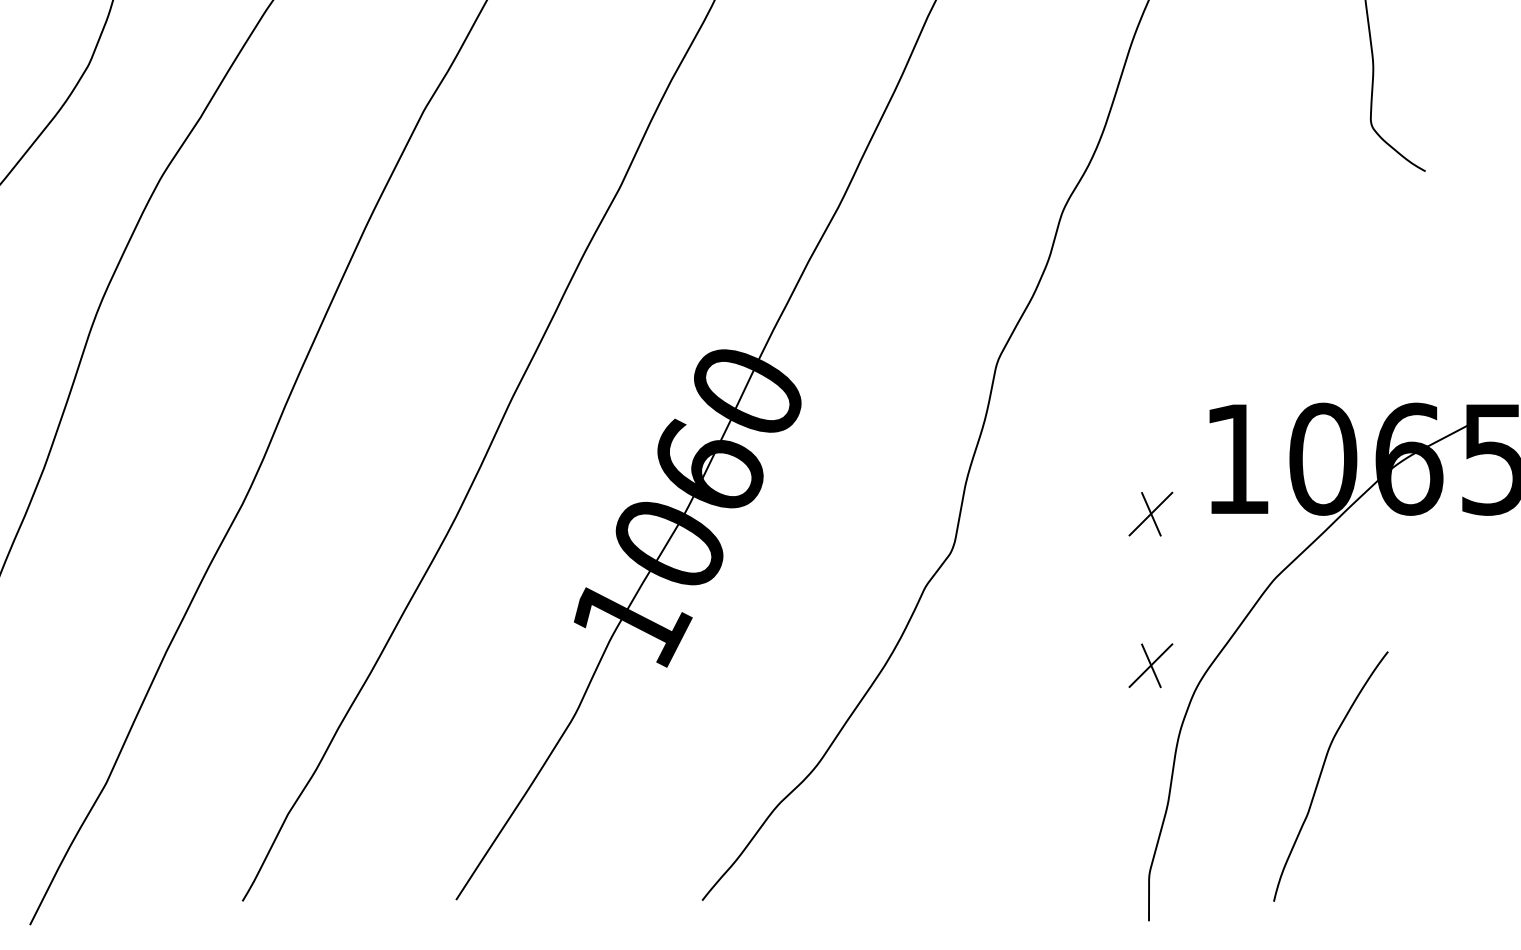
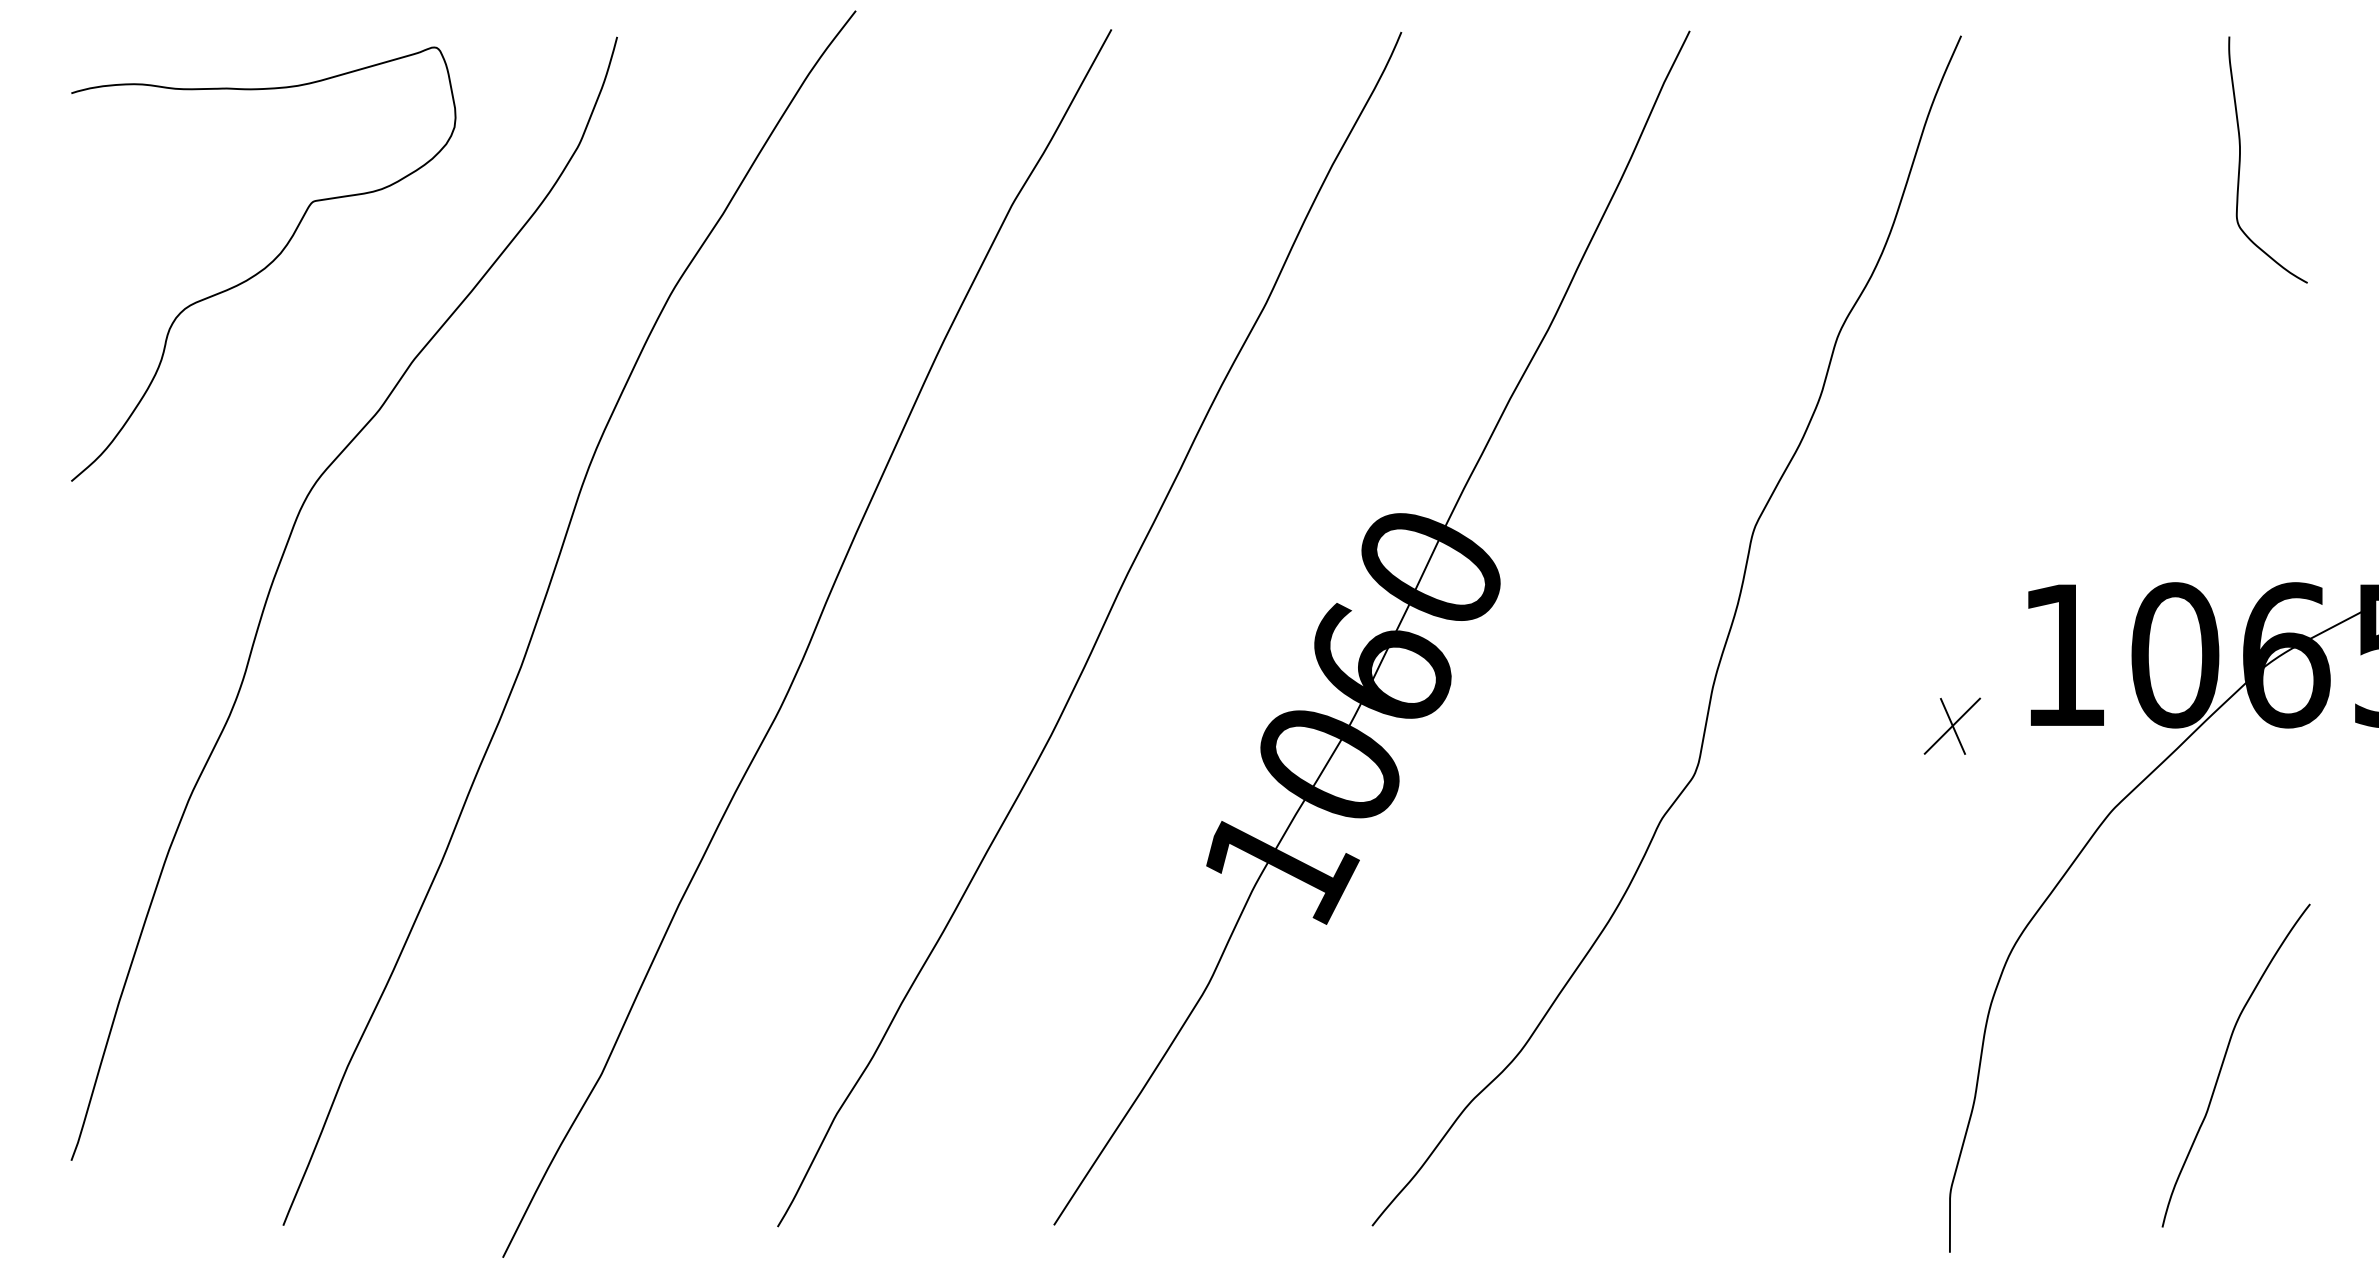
part: (1150, 665) -> (1952, 921), removed
curve: (1321, 773) -> (2224, 1061), moved

